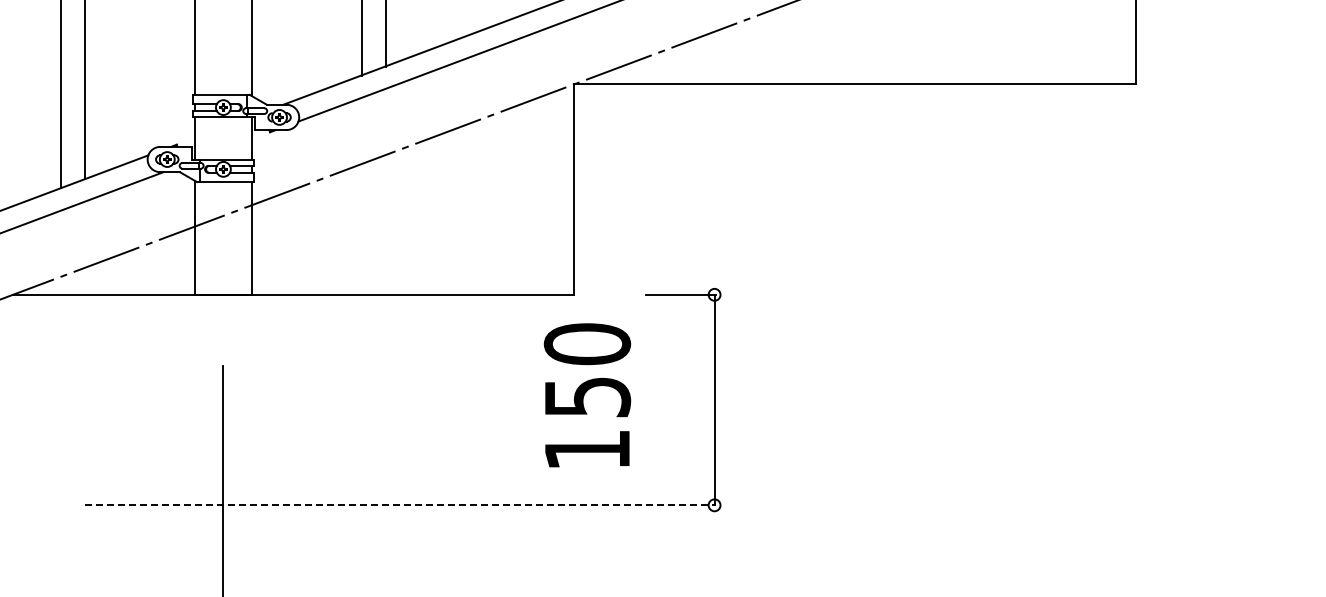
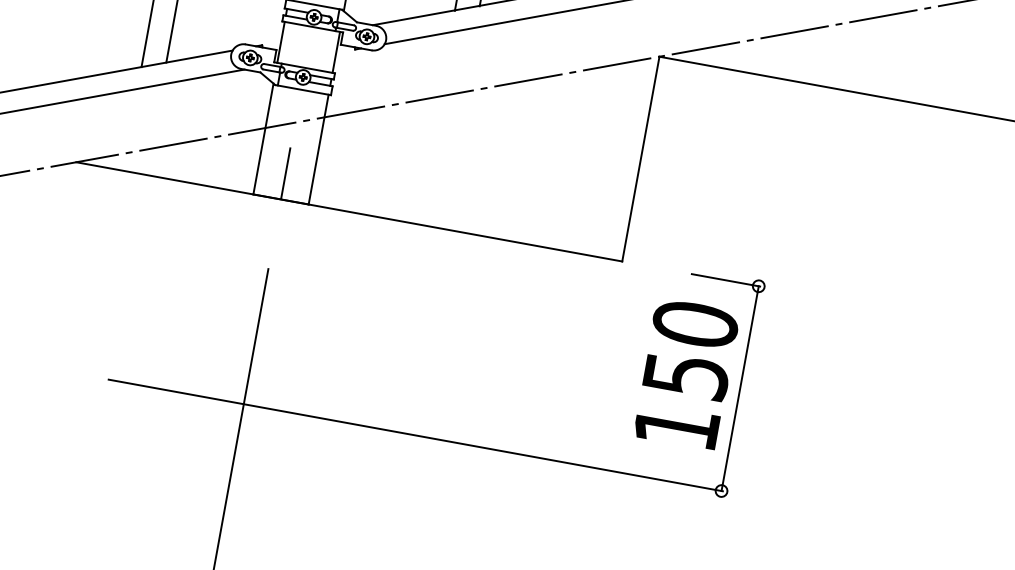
line: (223, 267) -> (285, 172), added
text: (587, 395) -> (686, 374), moved
line: (400, 505) -> (416, 435), dashed -> solid

